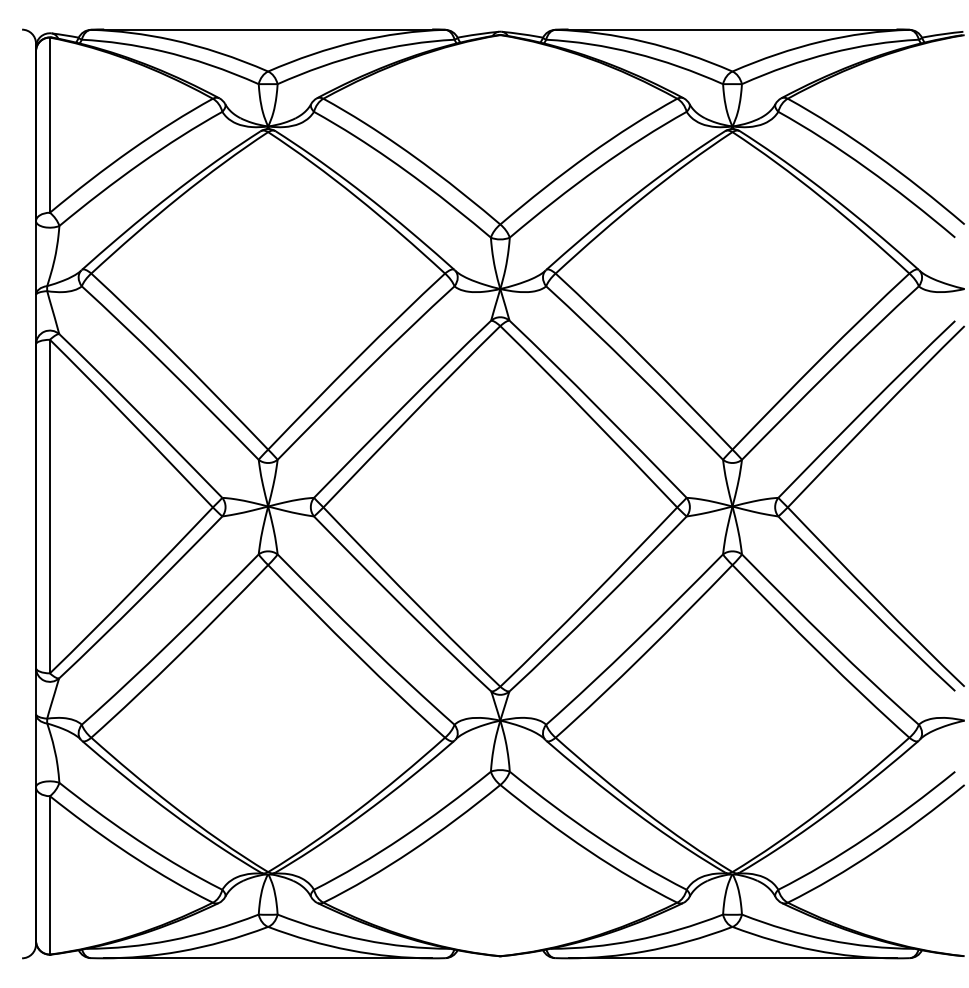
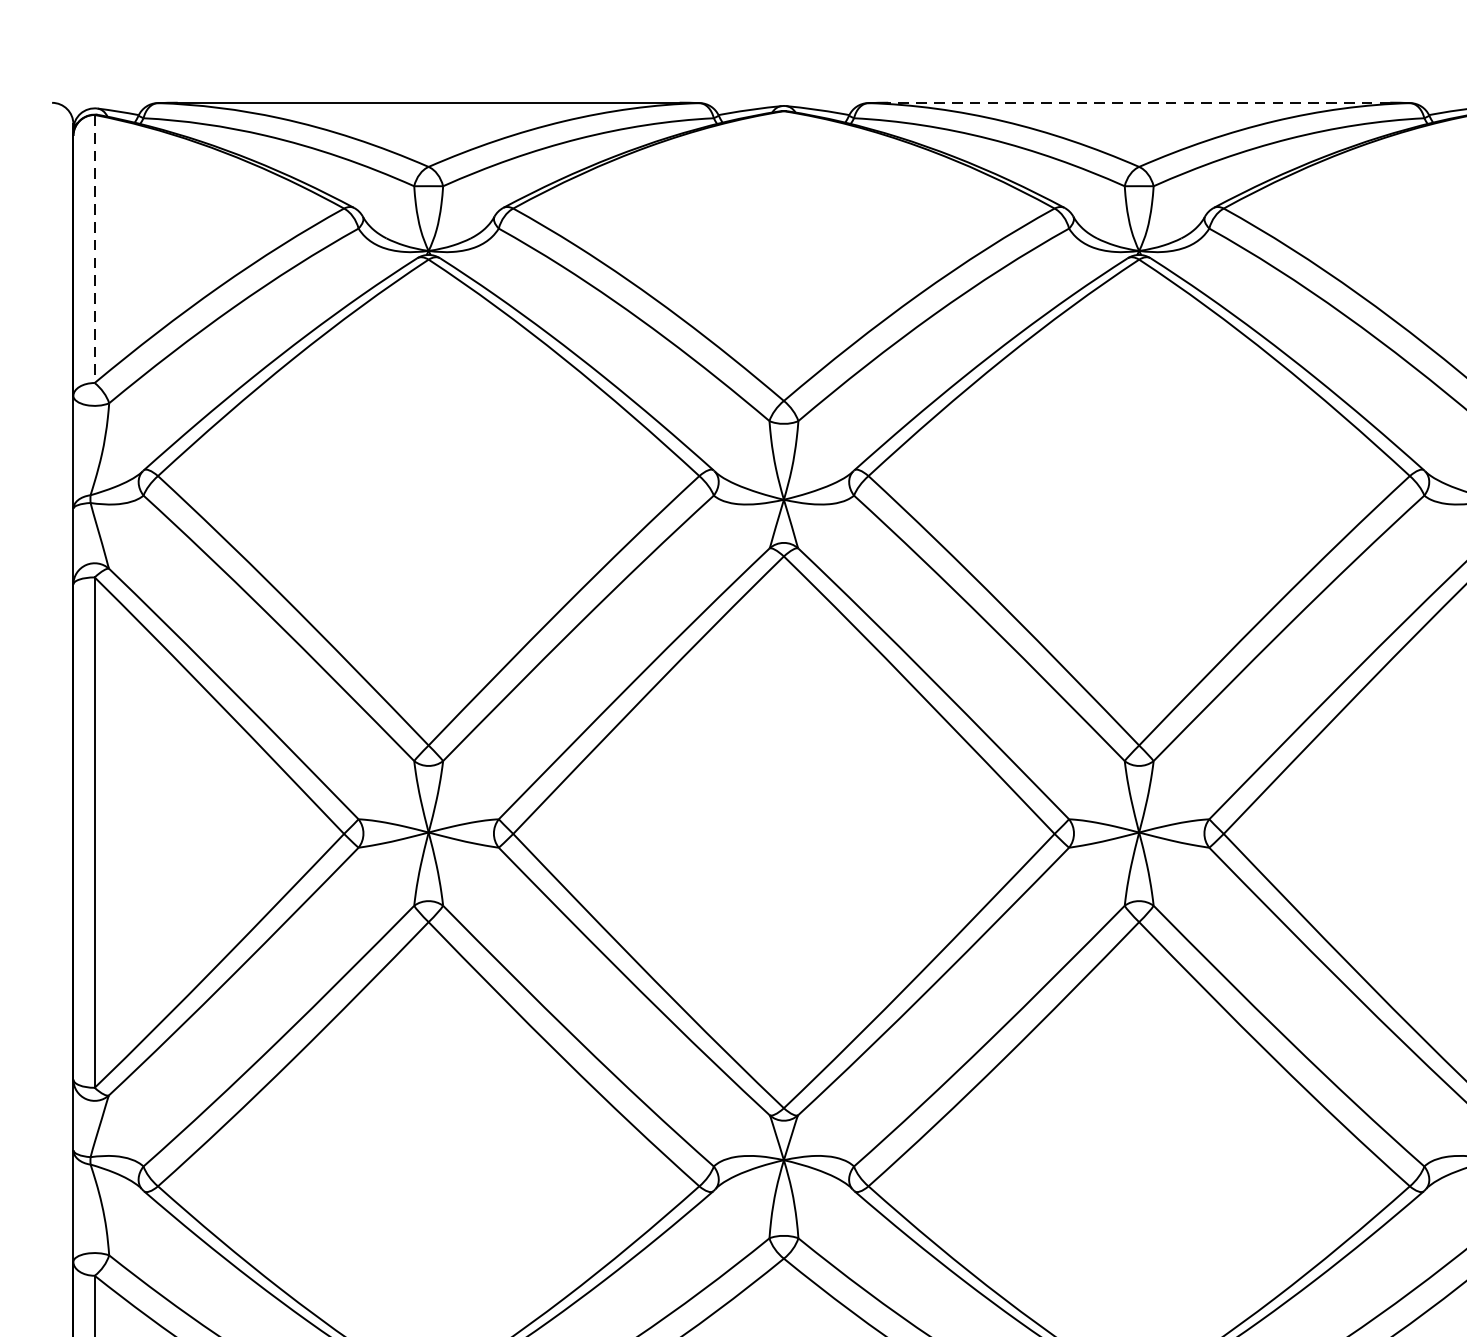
line: (732, 29) -> (1139, 102), solid -> dashed
line: (49, 125) -> (94, 249), solid -> dashed

